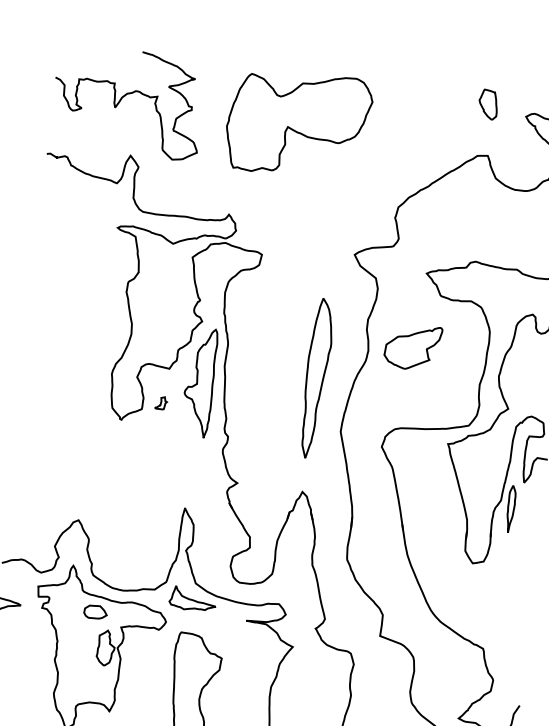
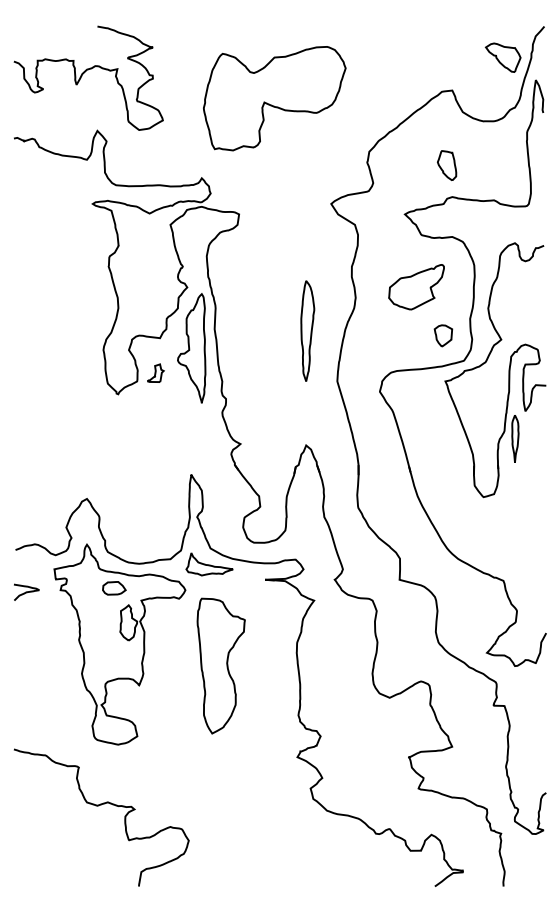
part: (488, 104) -> (447, 165), moved
part: (298, 124) -> (274, 98), moved
part: (412, 347) -> (416, 287), moved
part: (316, 377) -> (307, 330), size x0.62
part: (451, 398) -> (443, 335), added
part: (161, 402) -> (155, 372), size x1.43

